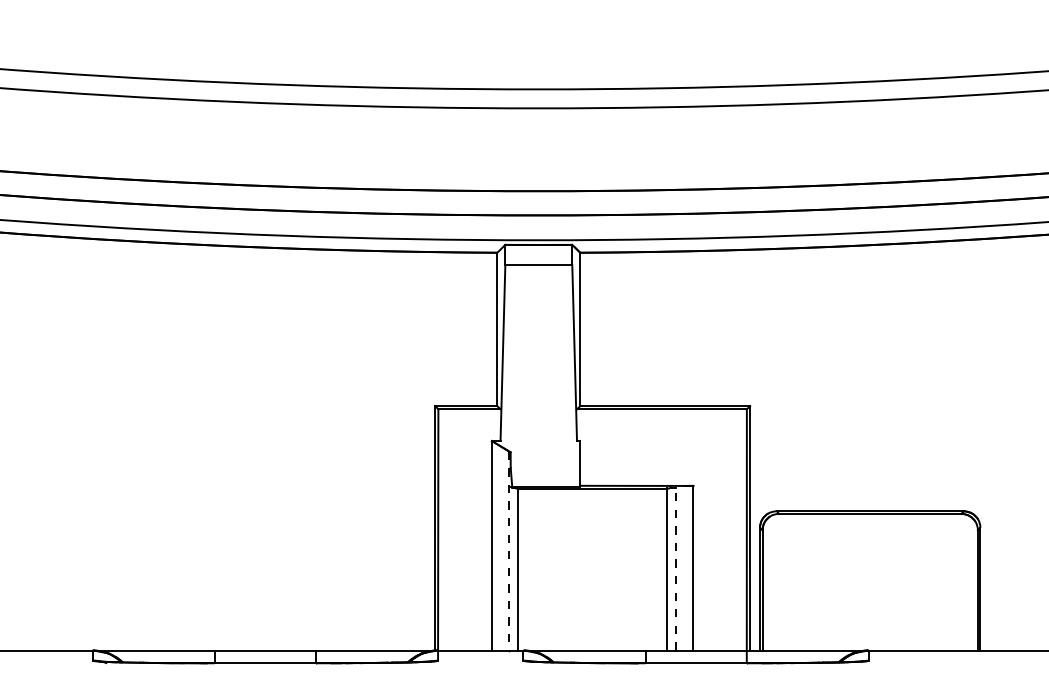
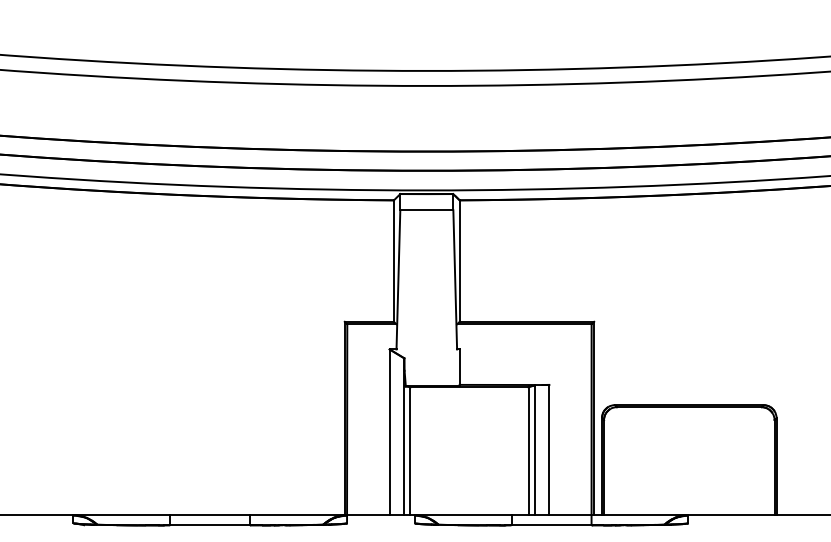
line: (509, 551) -> (403, 436), dashed -> solid
line: (675, 567) -> (535, 449), dashed -> solid

